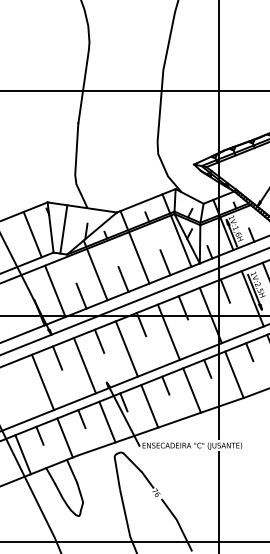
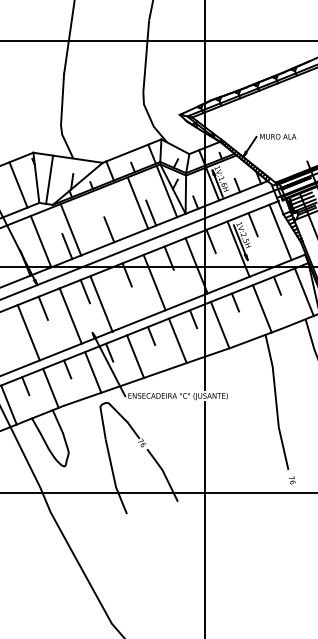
line: (138, 257) -> (137, 202), moved
line: (96, 274) -> (70, 229), moved
line: (126, 348) -> (101, 303), moved

